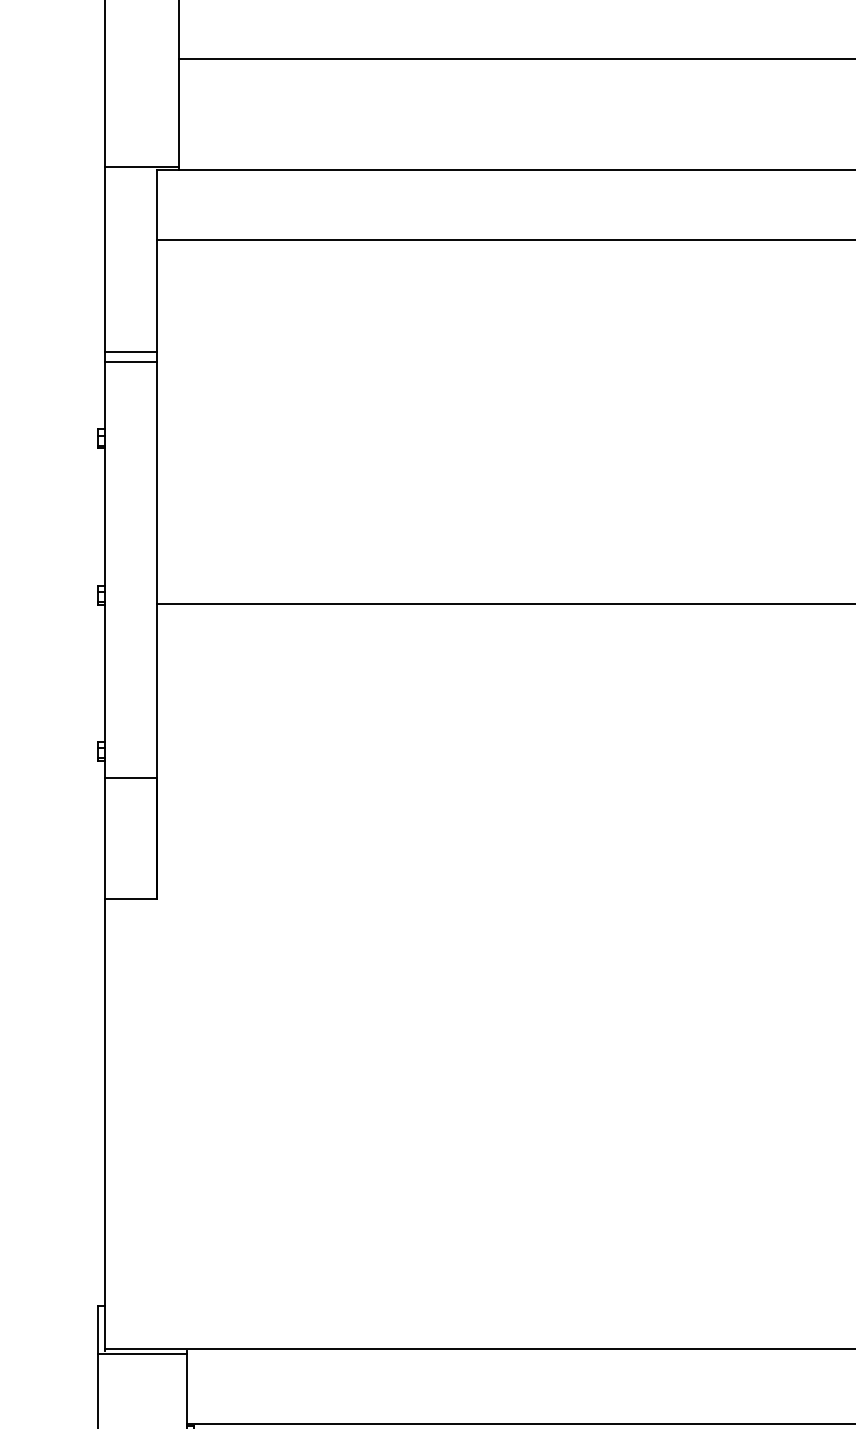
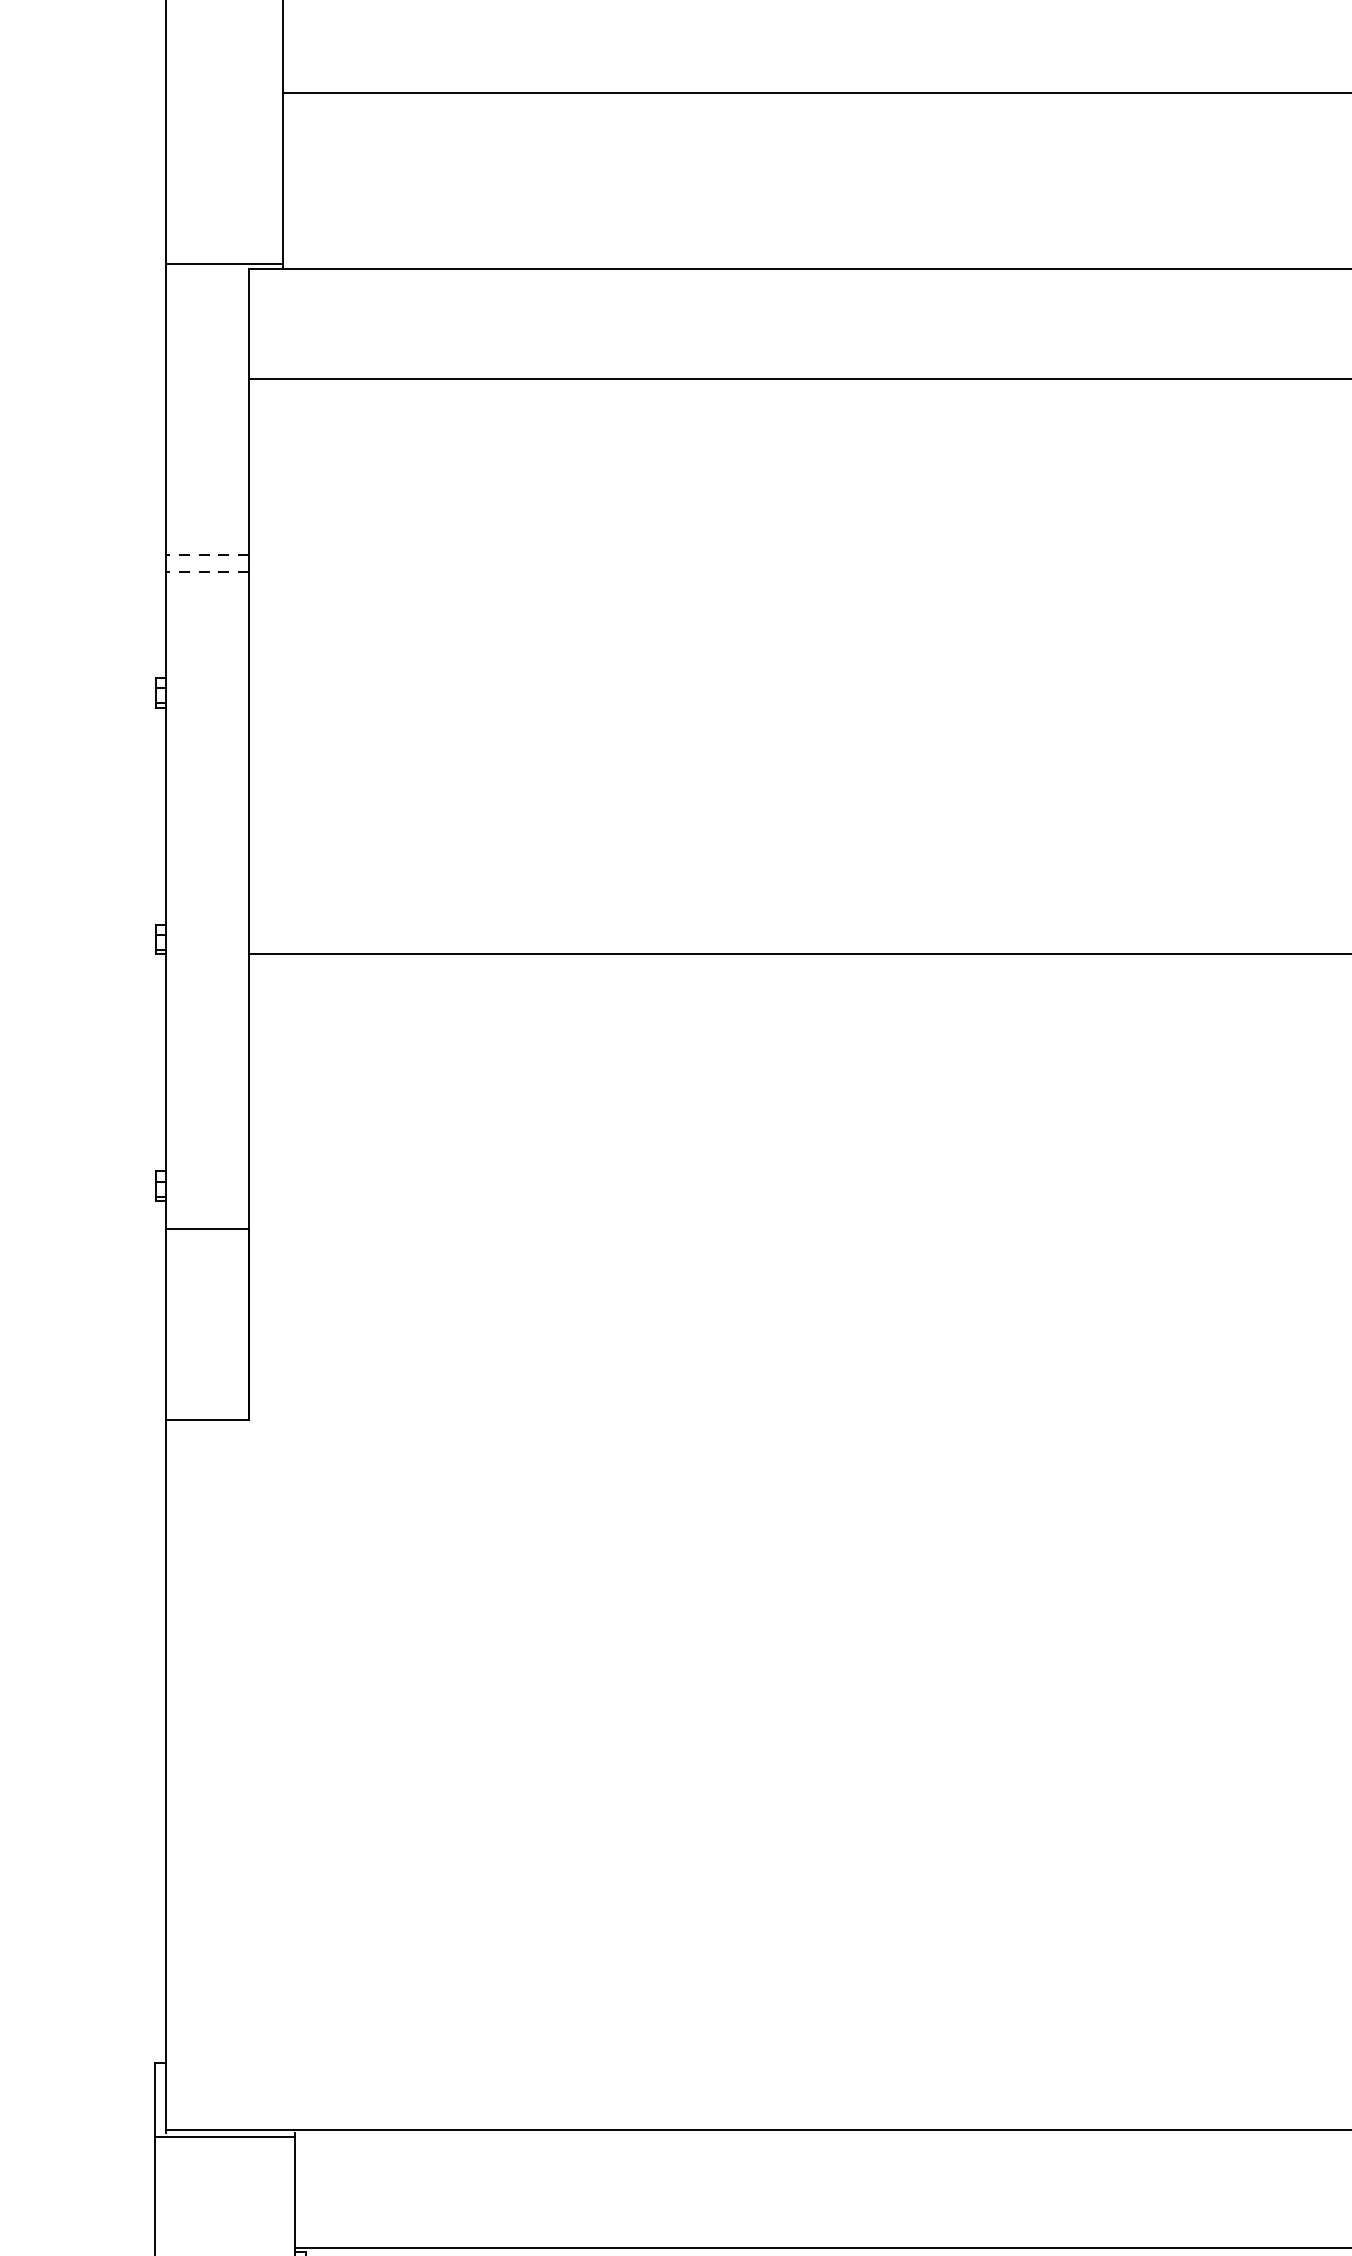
line: (130, 351) -> (206, 554), solid -> dashed
line: (130, 362) -> (206, 572), solid -> dashed

